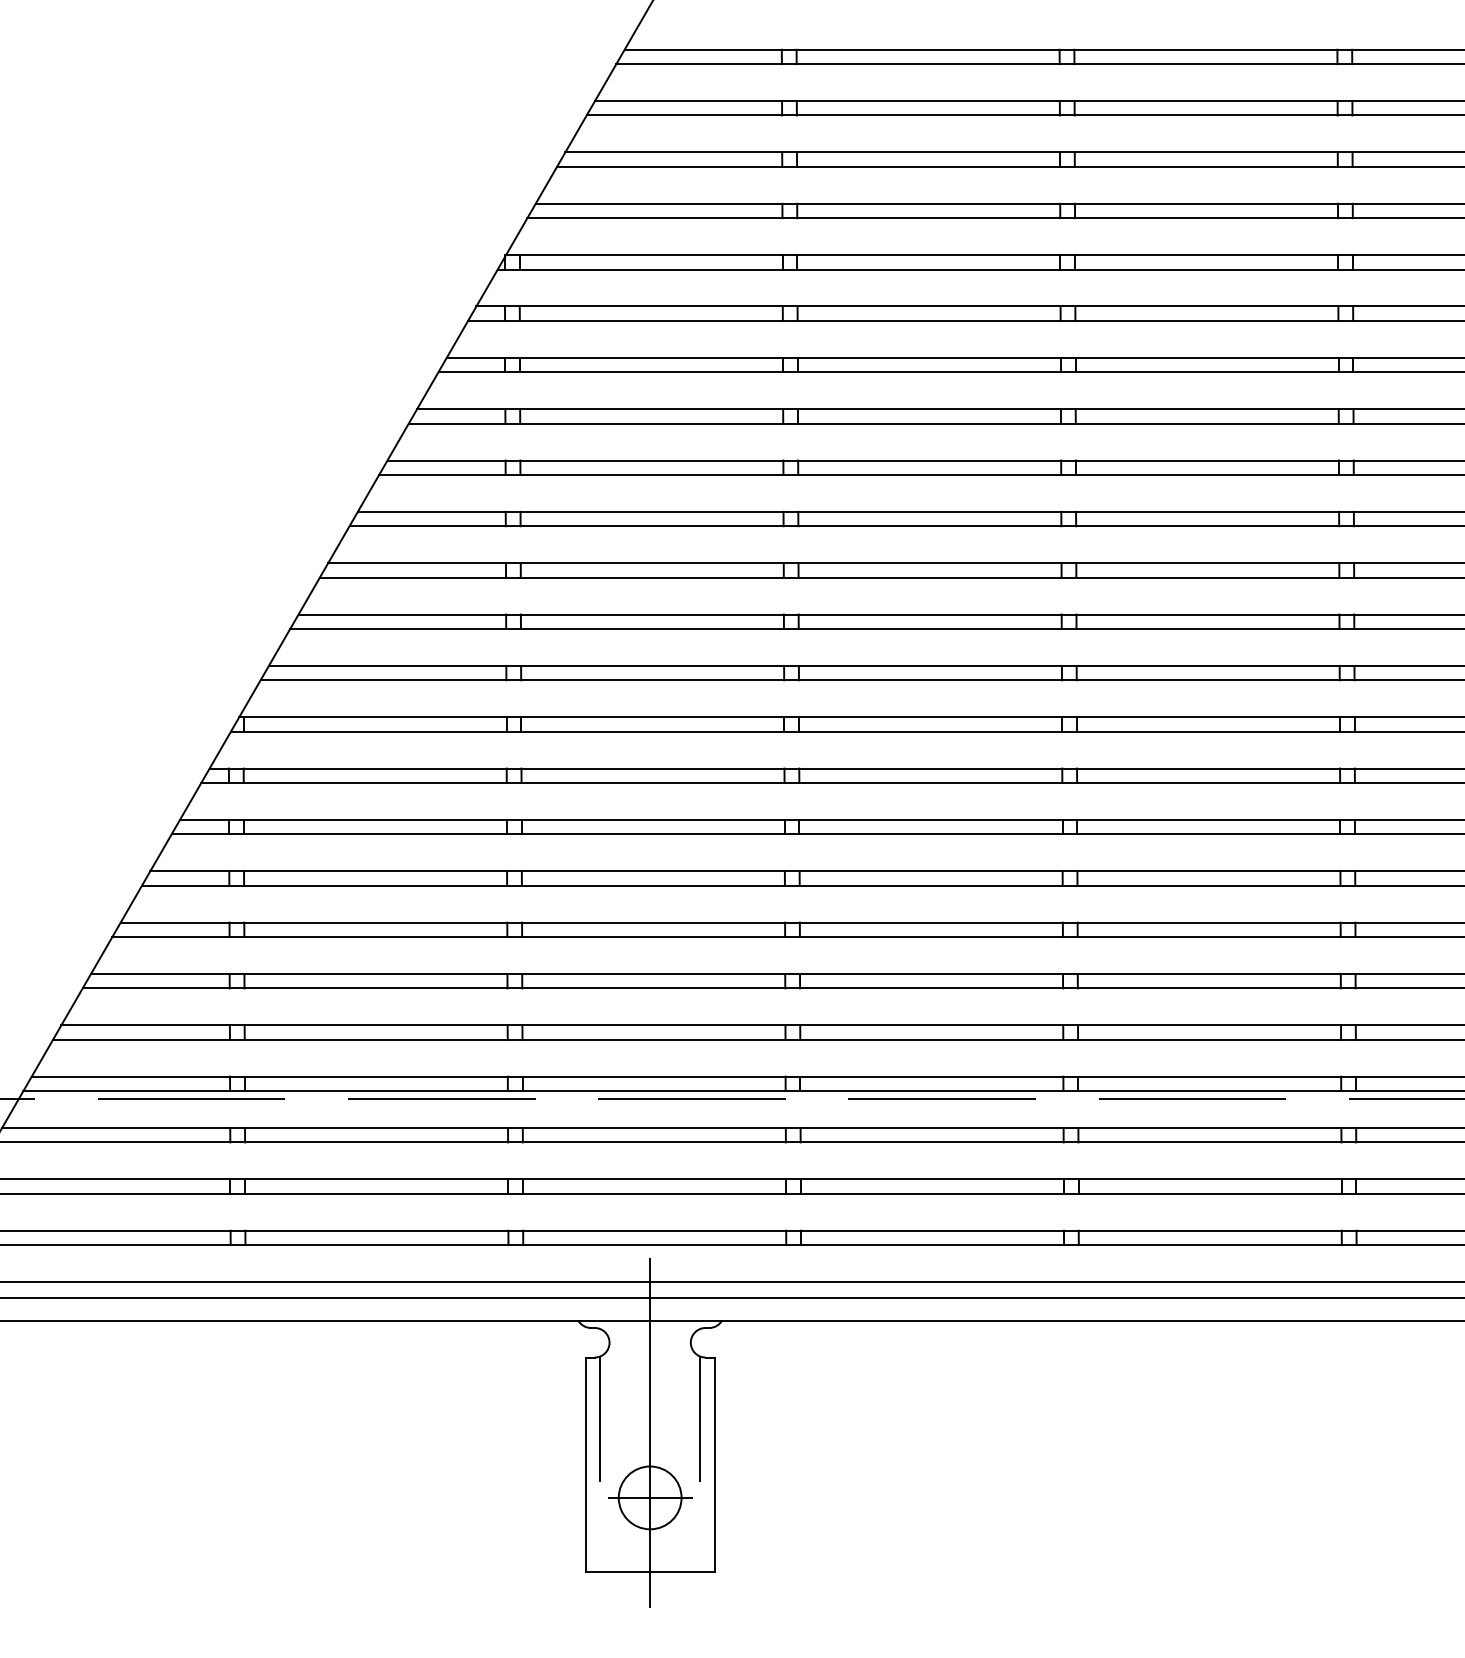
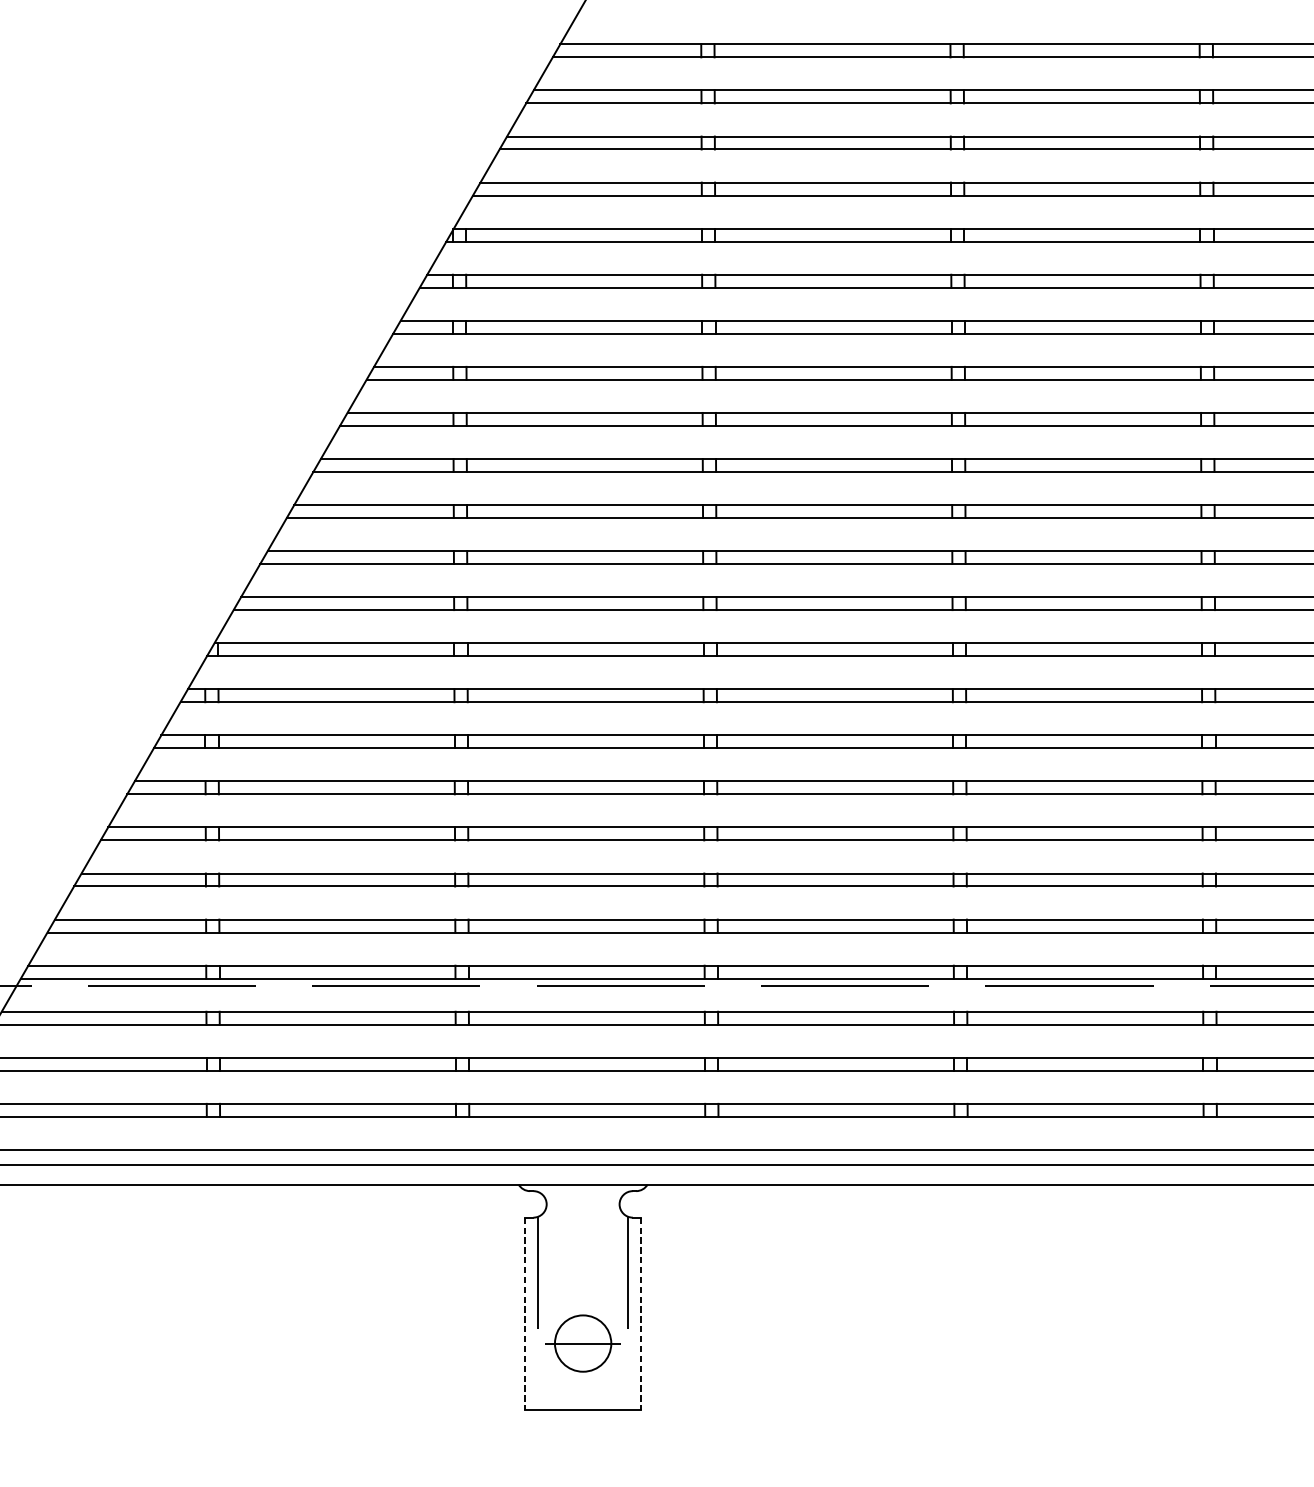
line: (650, 1433) -> (583, 1285), removed
line: (585, 1465) -> (525, 1314), solid -> dashed
line: (714, 1465) -> (640, 1314), solid -> dashed

